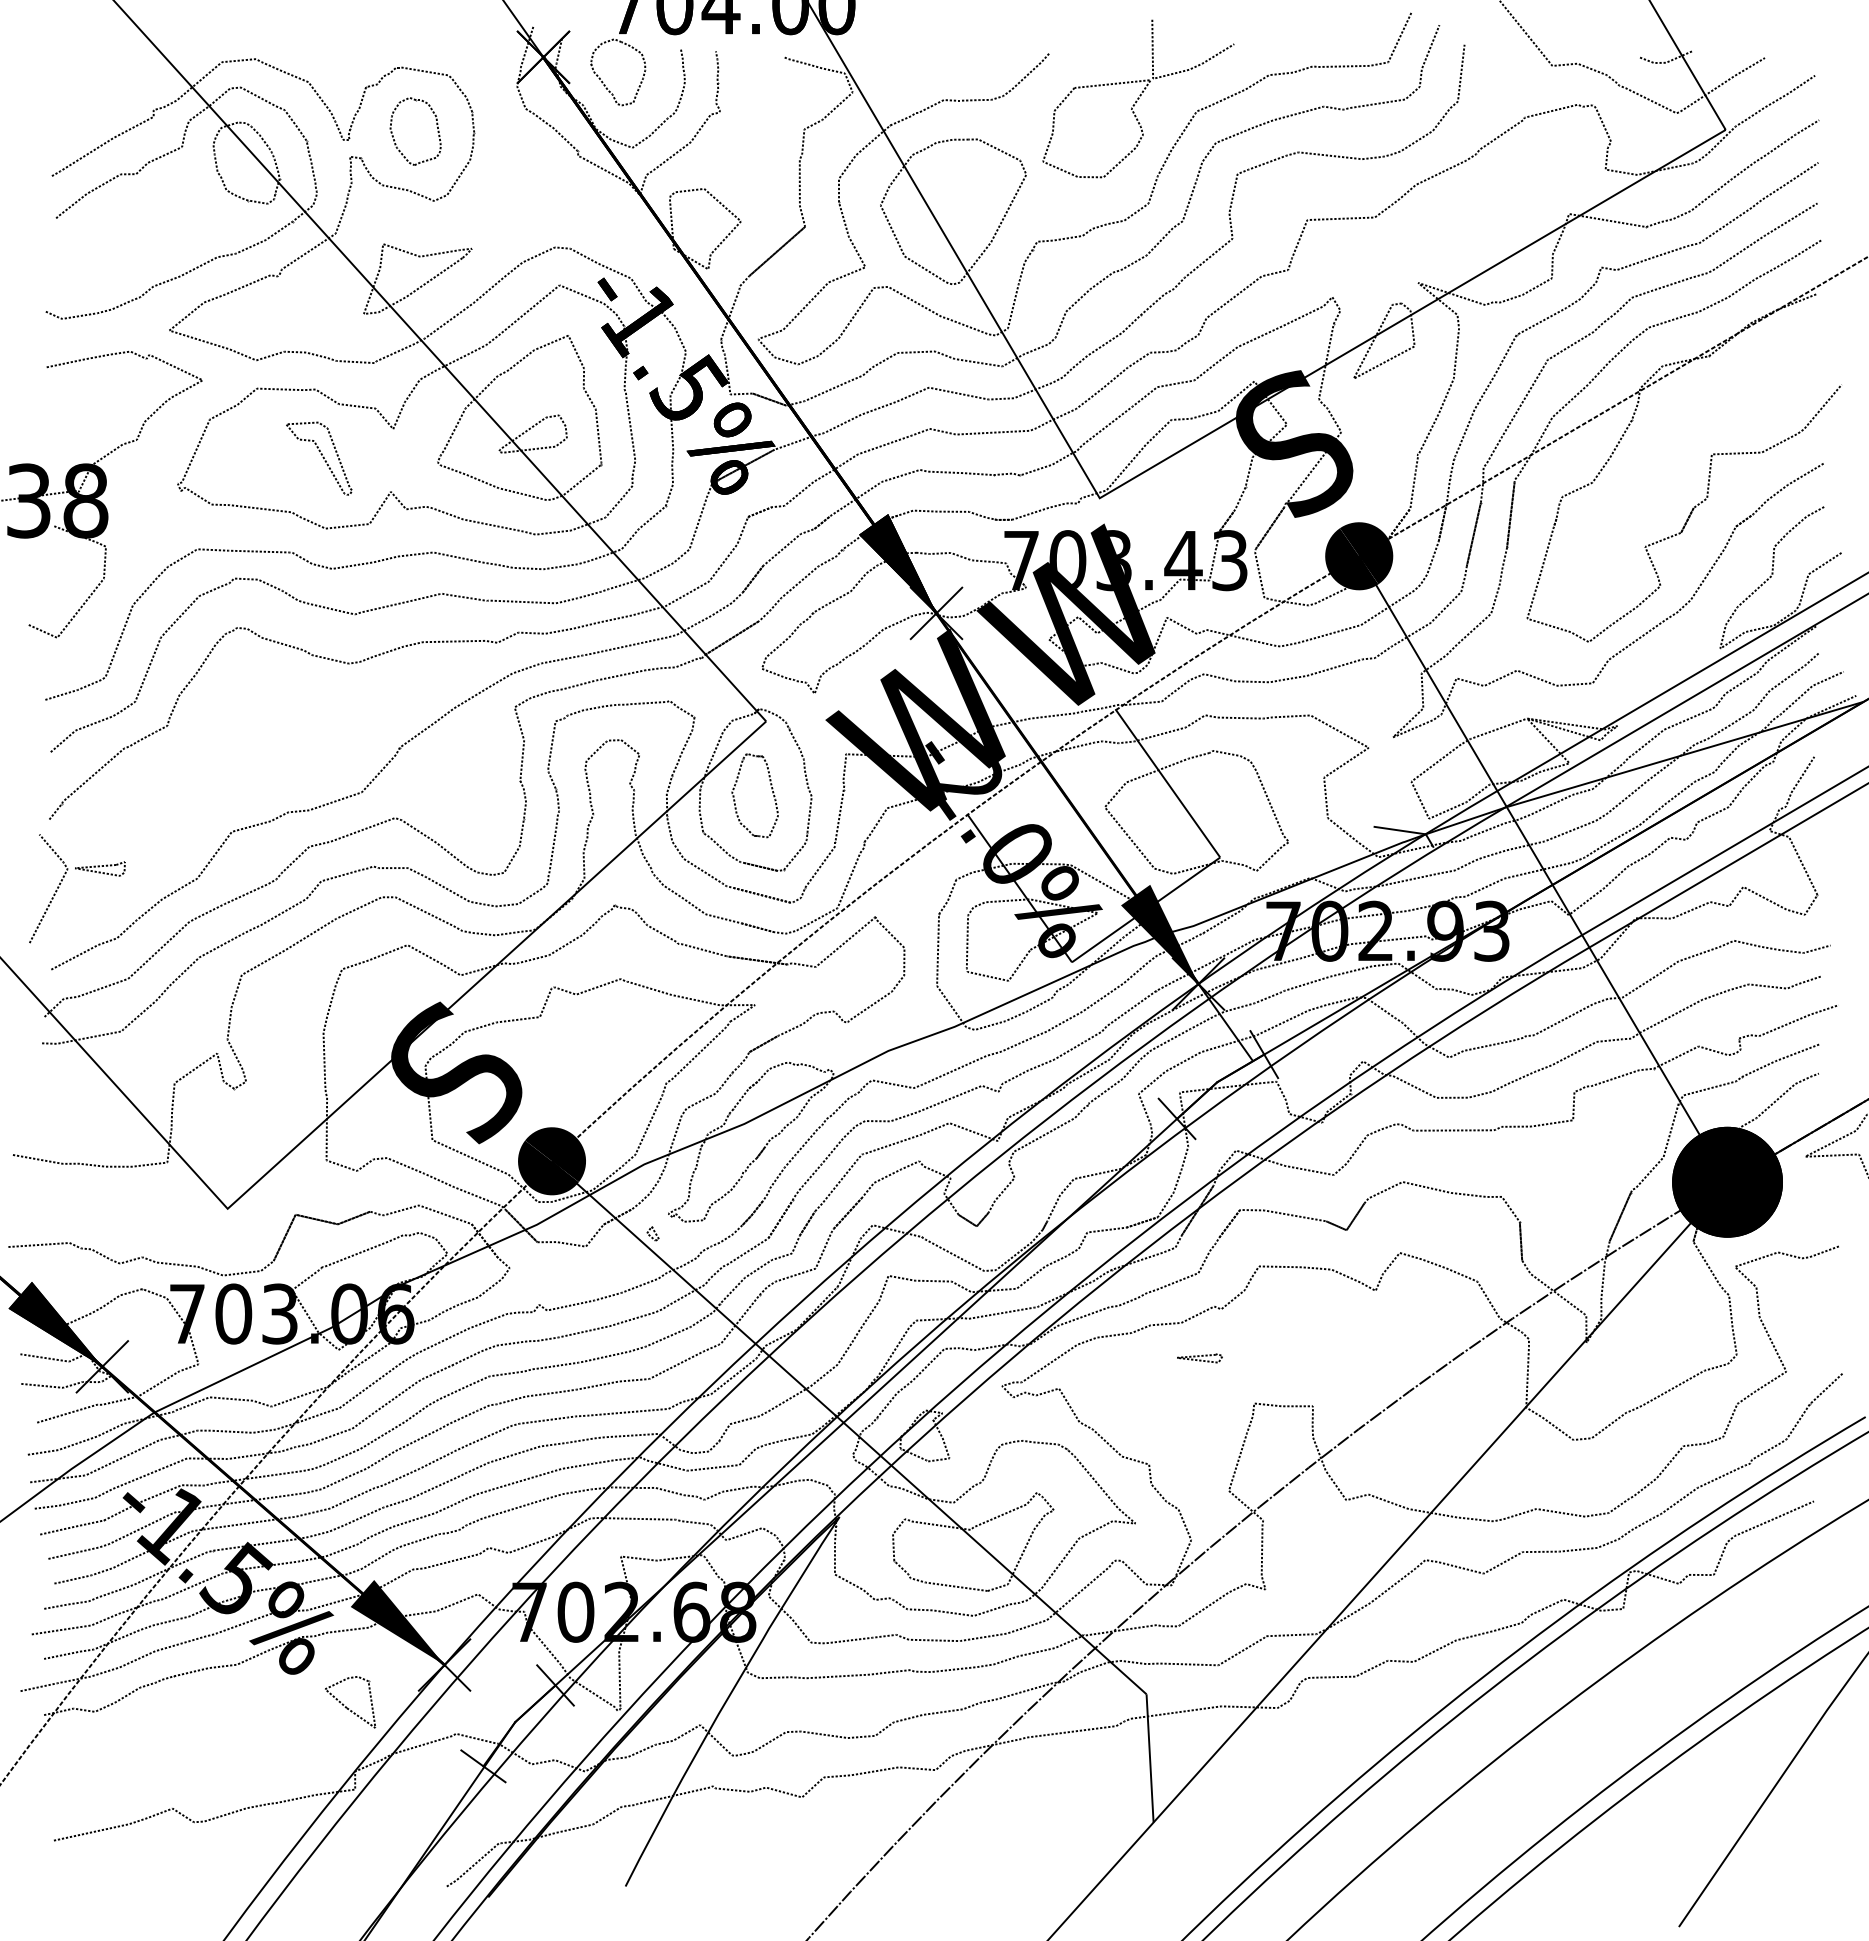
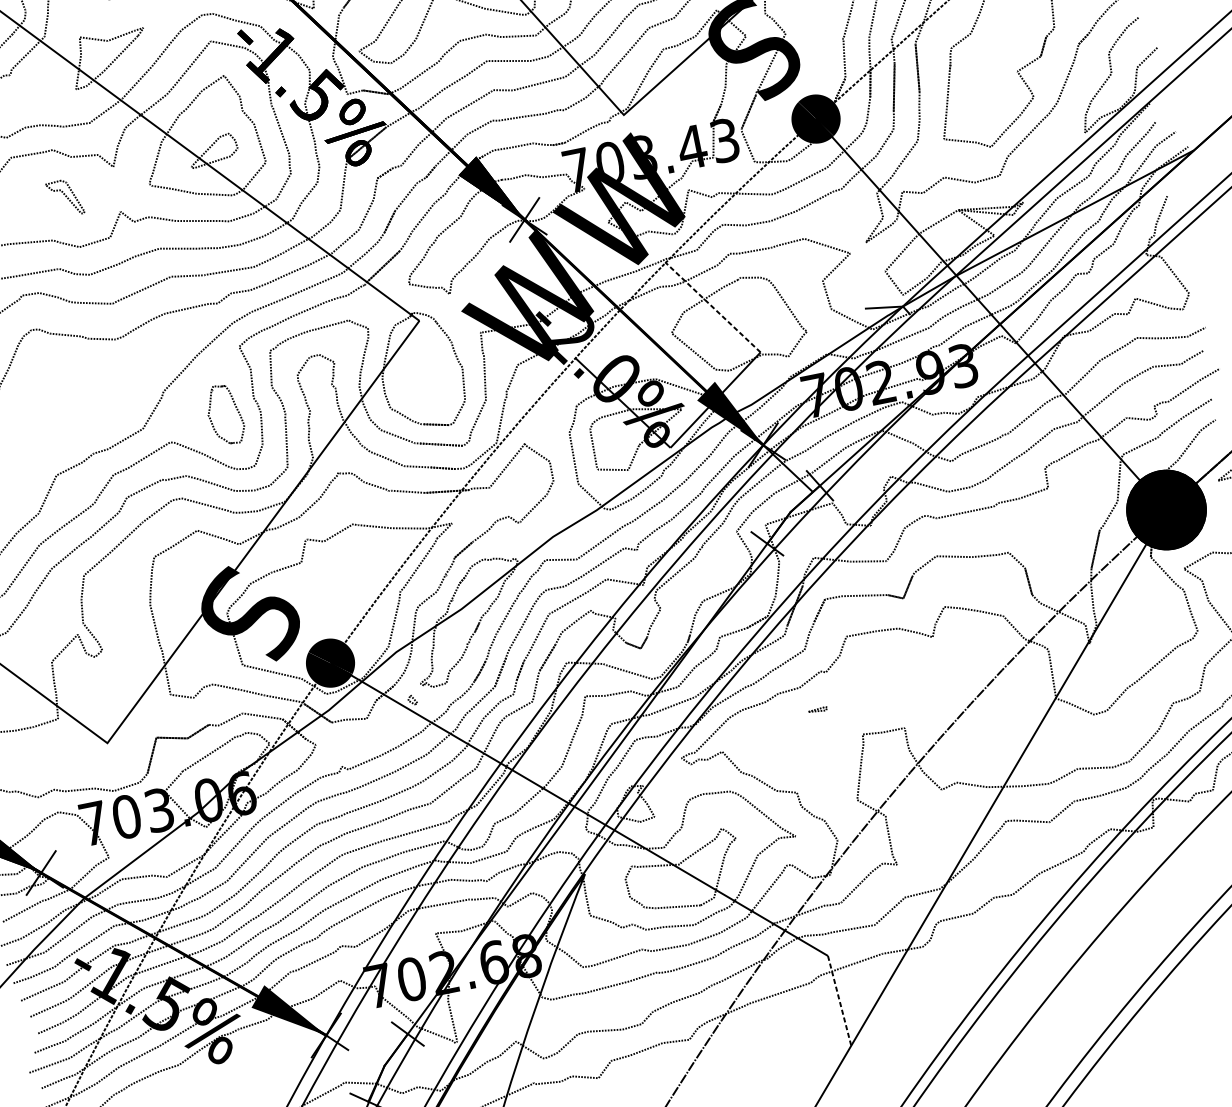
part: (319, 458) -> (65, 198), size x0.7
line: (1167, 783) -> (712, 307), solid -> dashed
part: (771, 789) -> (235, 408), moved
part: (1199, 1358) -> (817, 710), size x0.6
part: (350, 1702) -> (265, 1075), removed
line: (1150, 1758) -> (839, 1000), solid -> dashed

